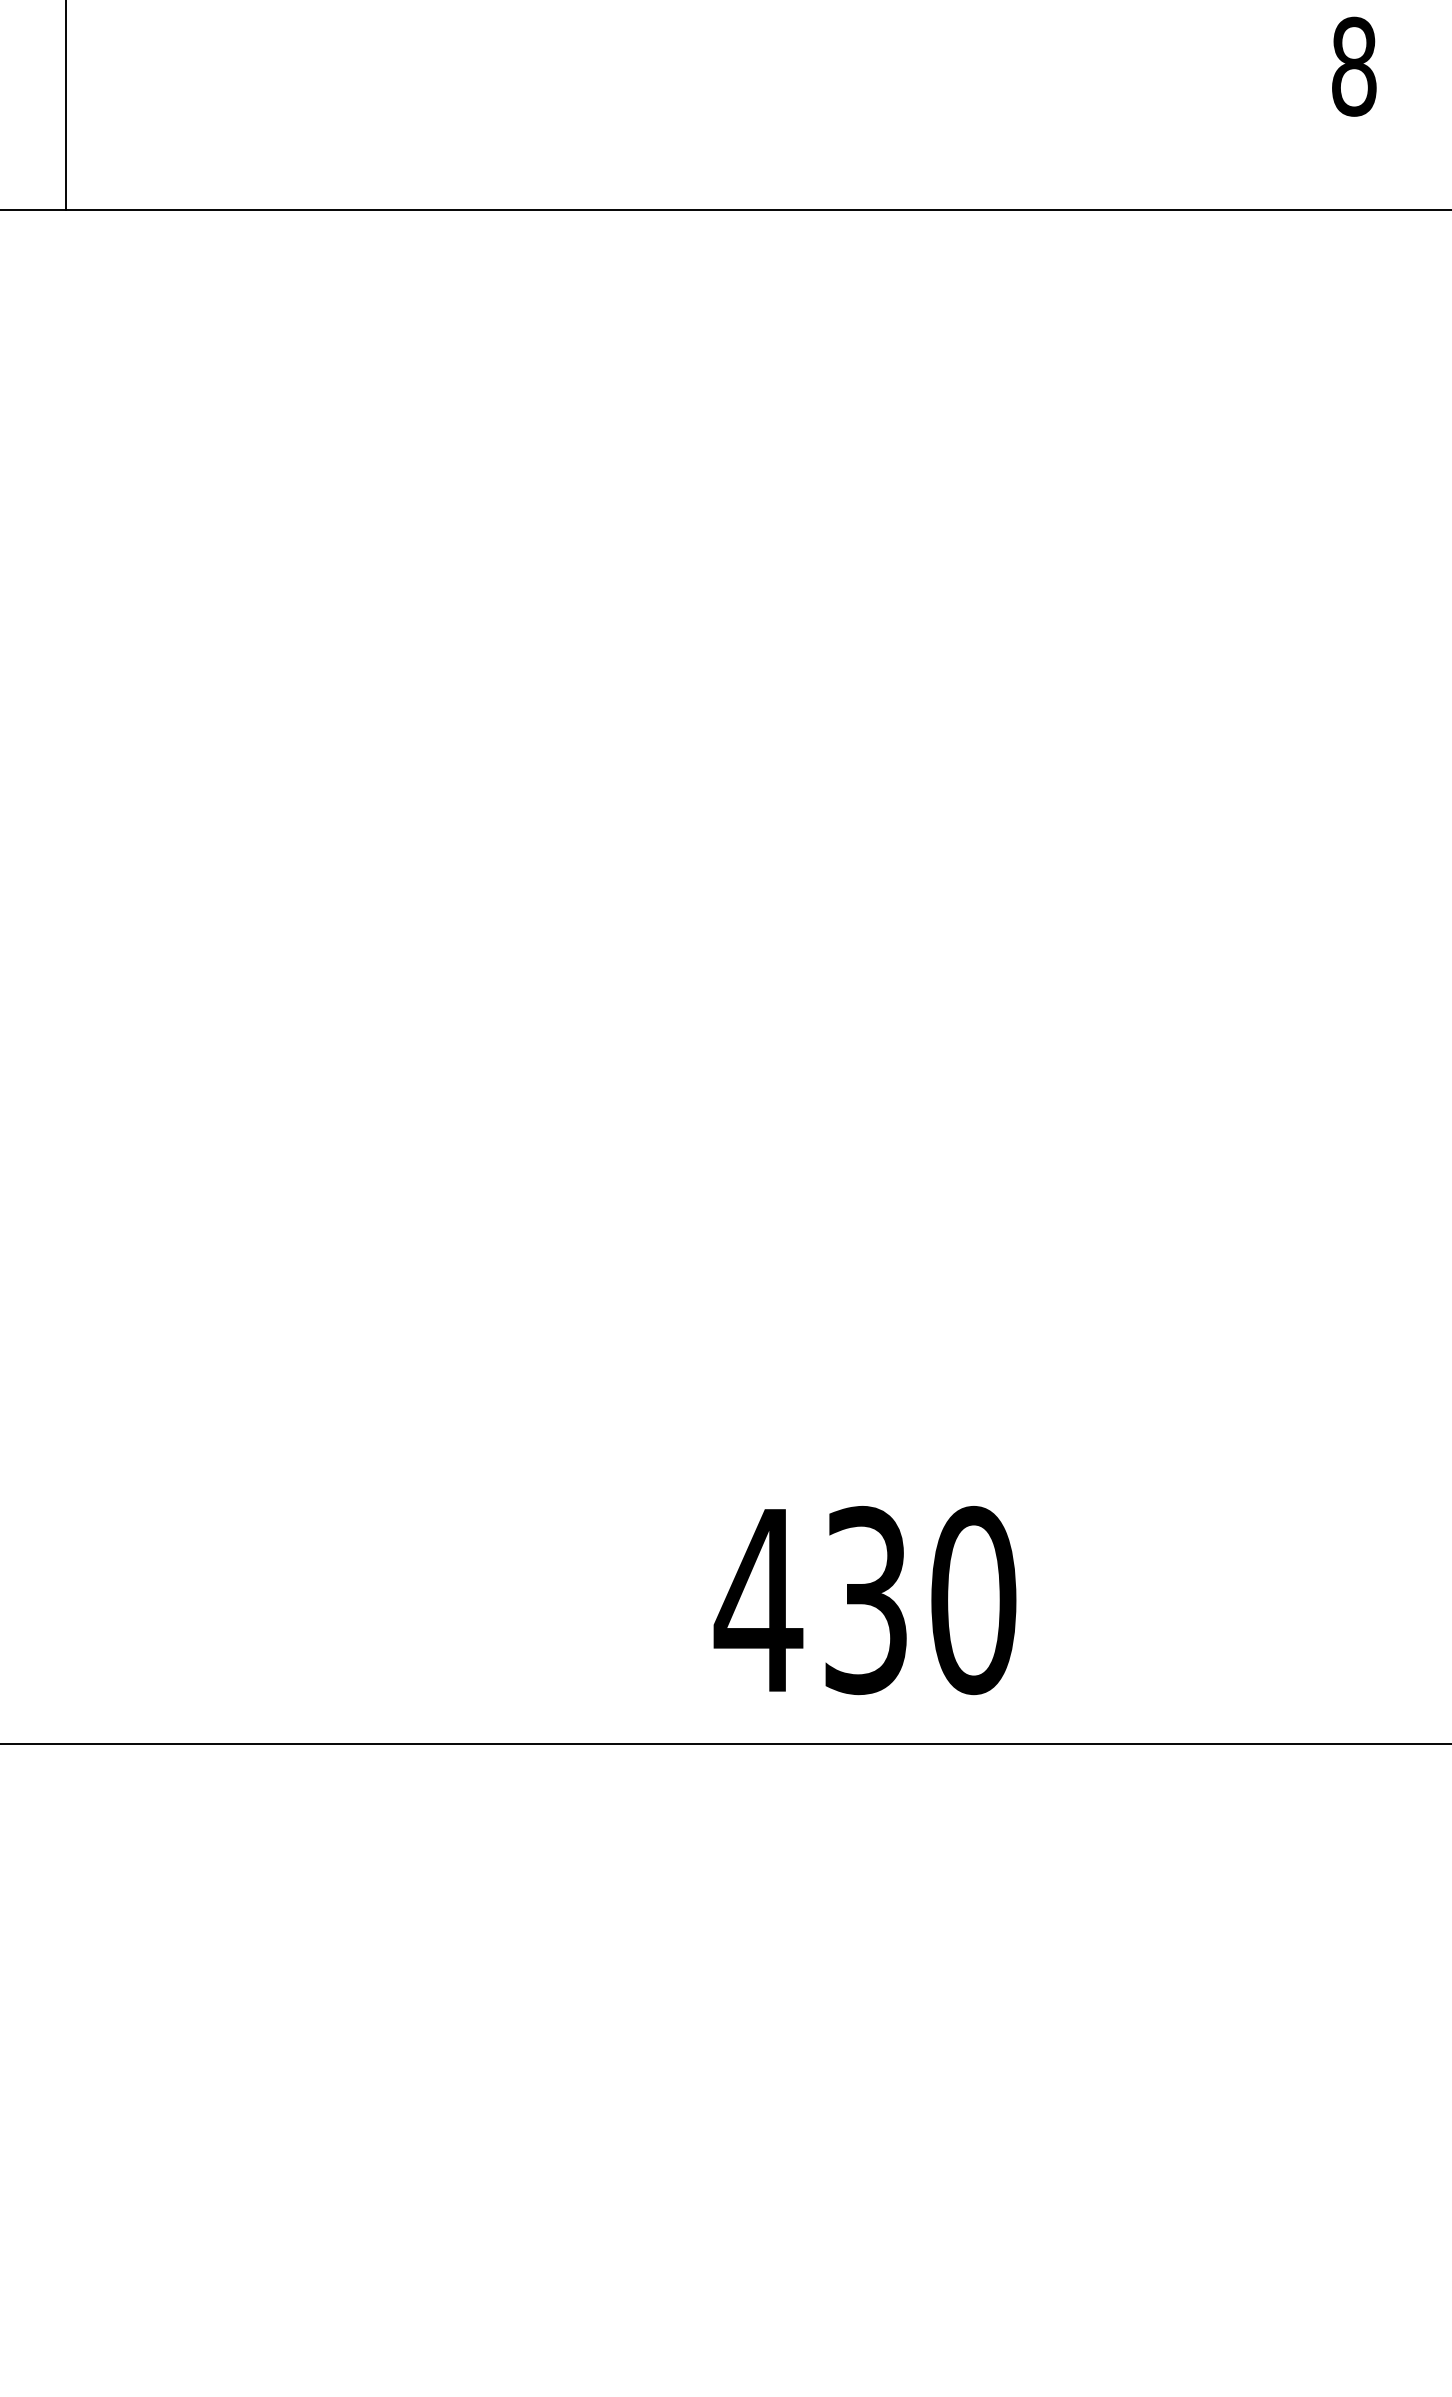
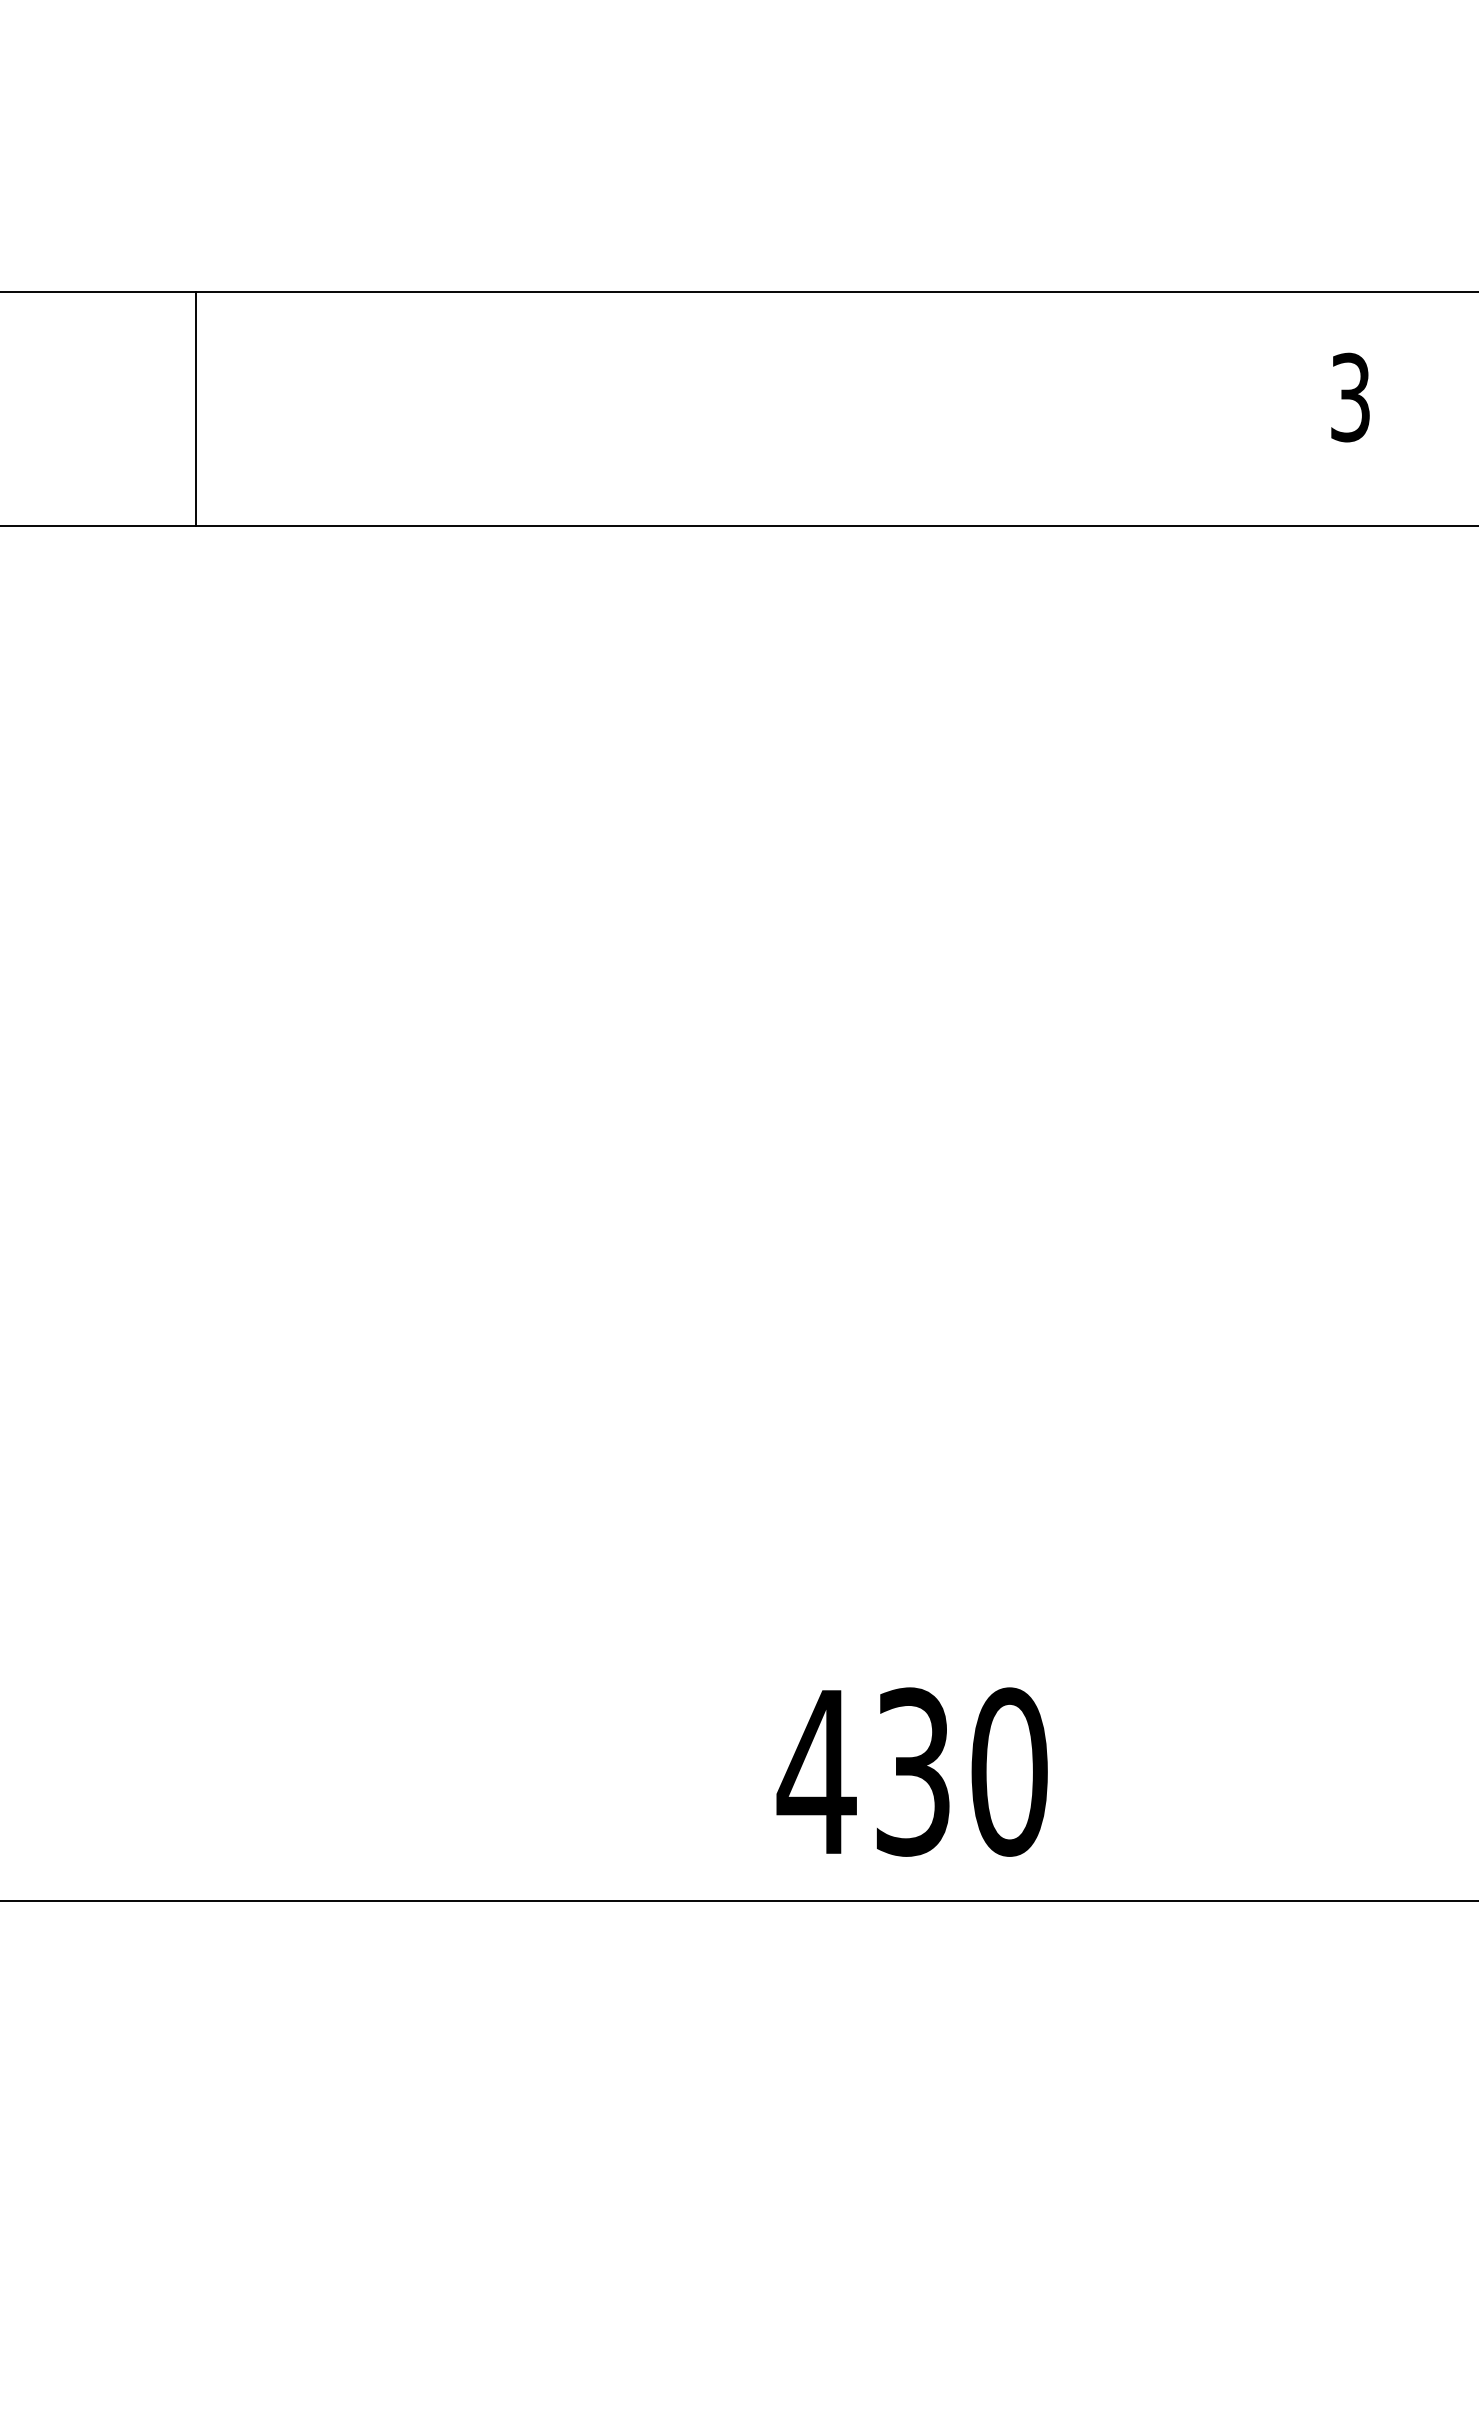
text: (1354, 66) -> (1350, 397), 8 -> 3

